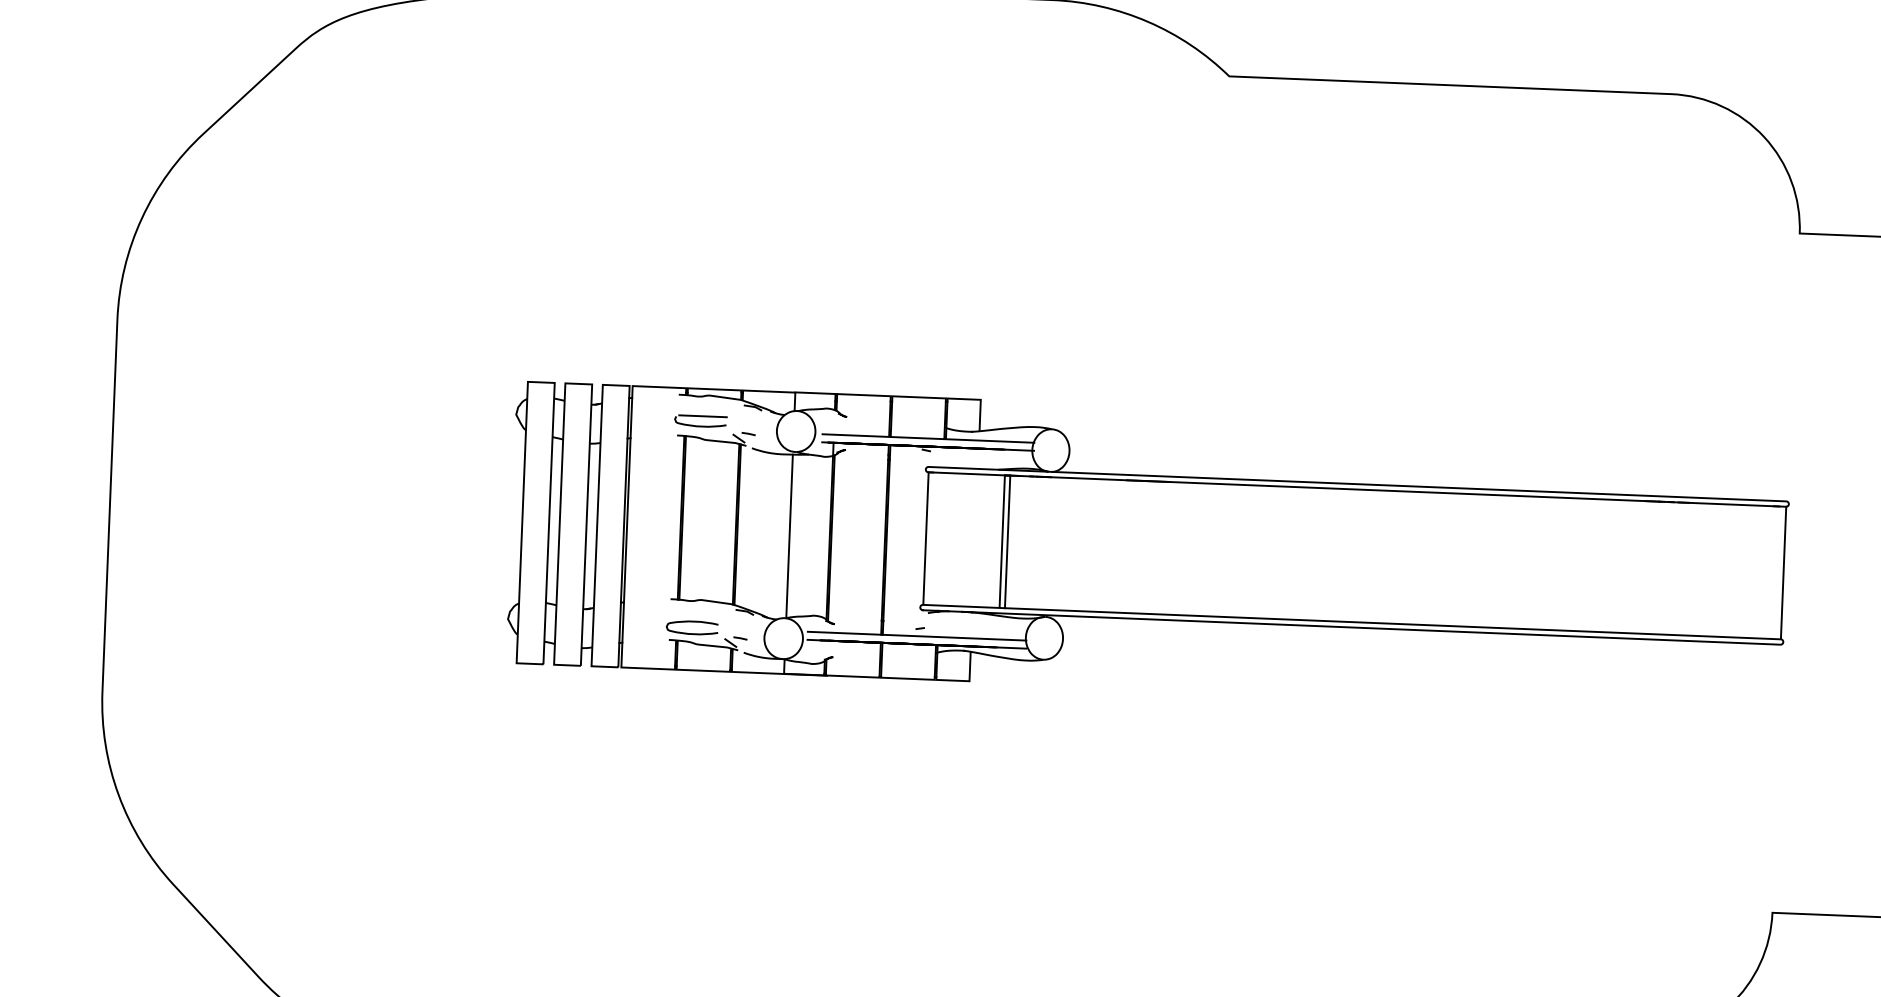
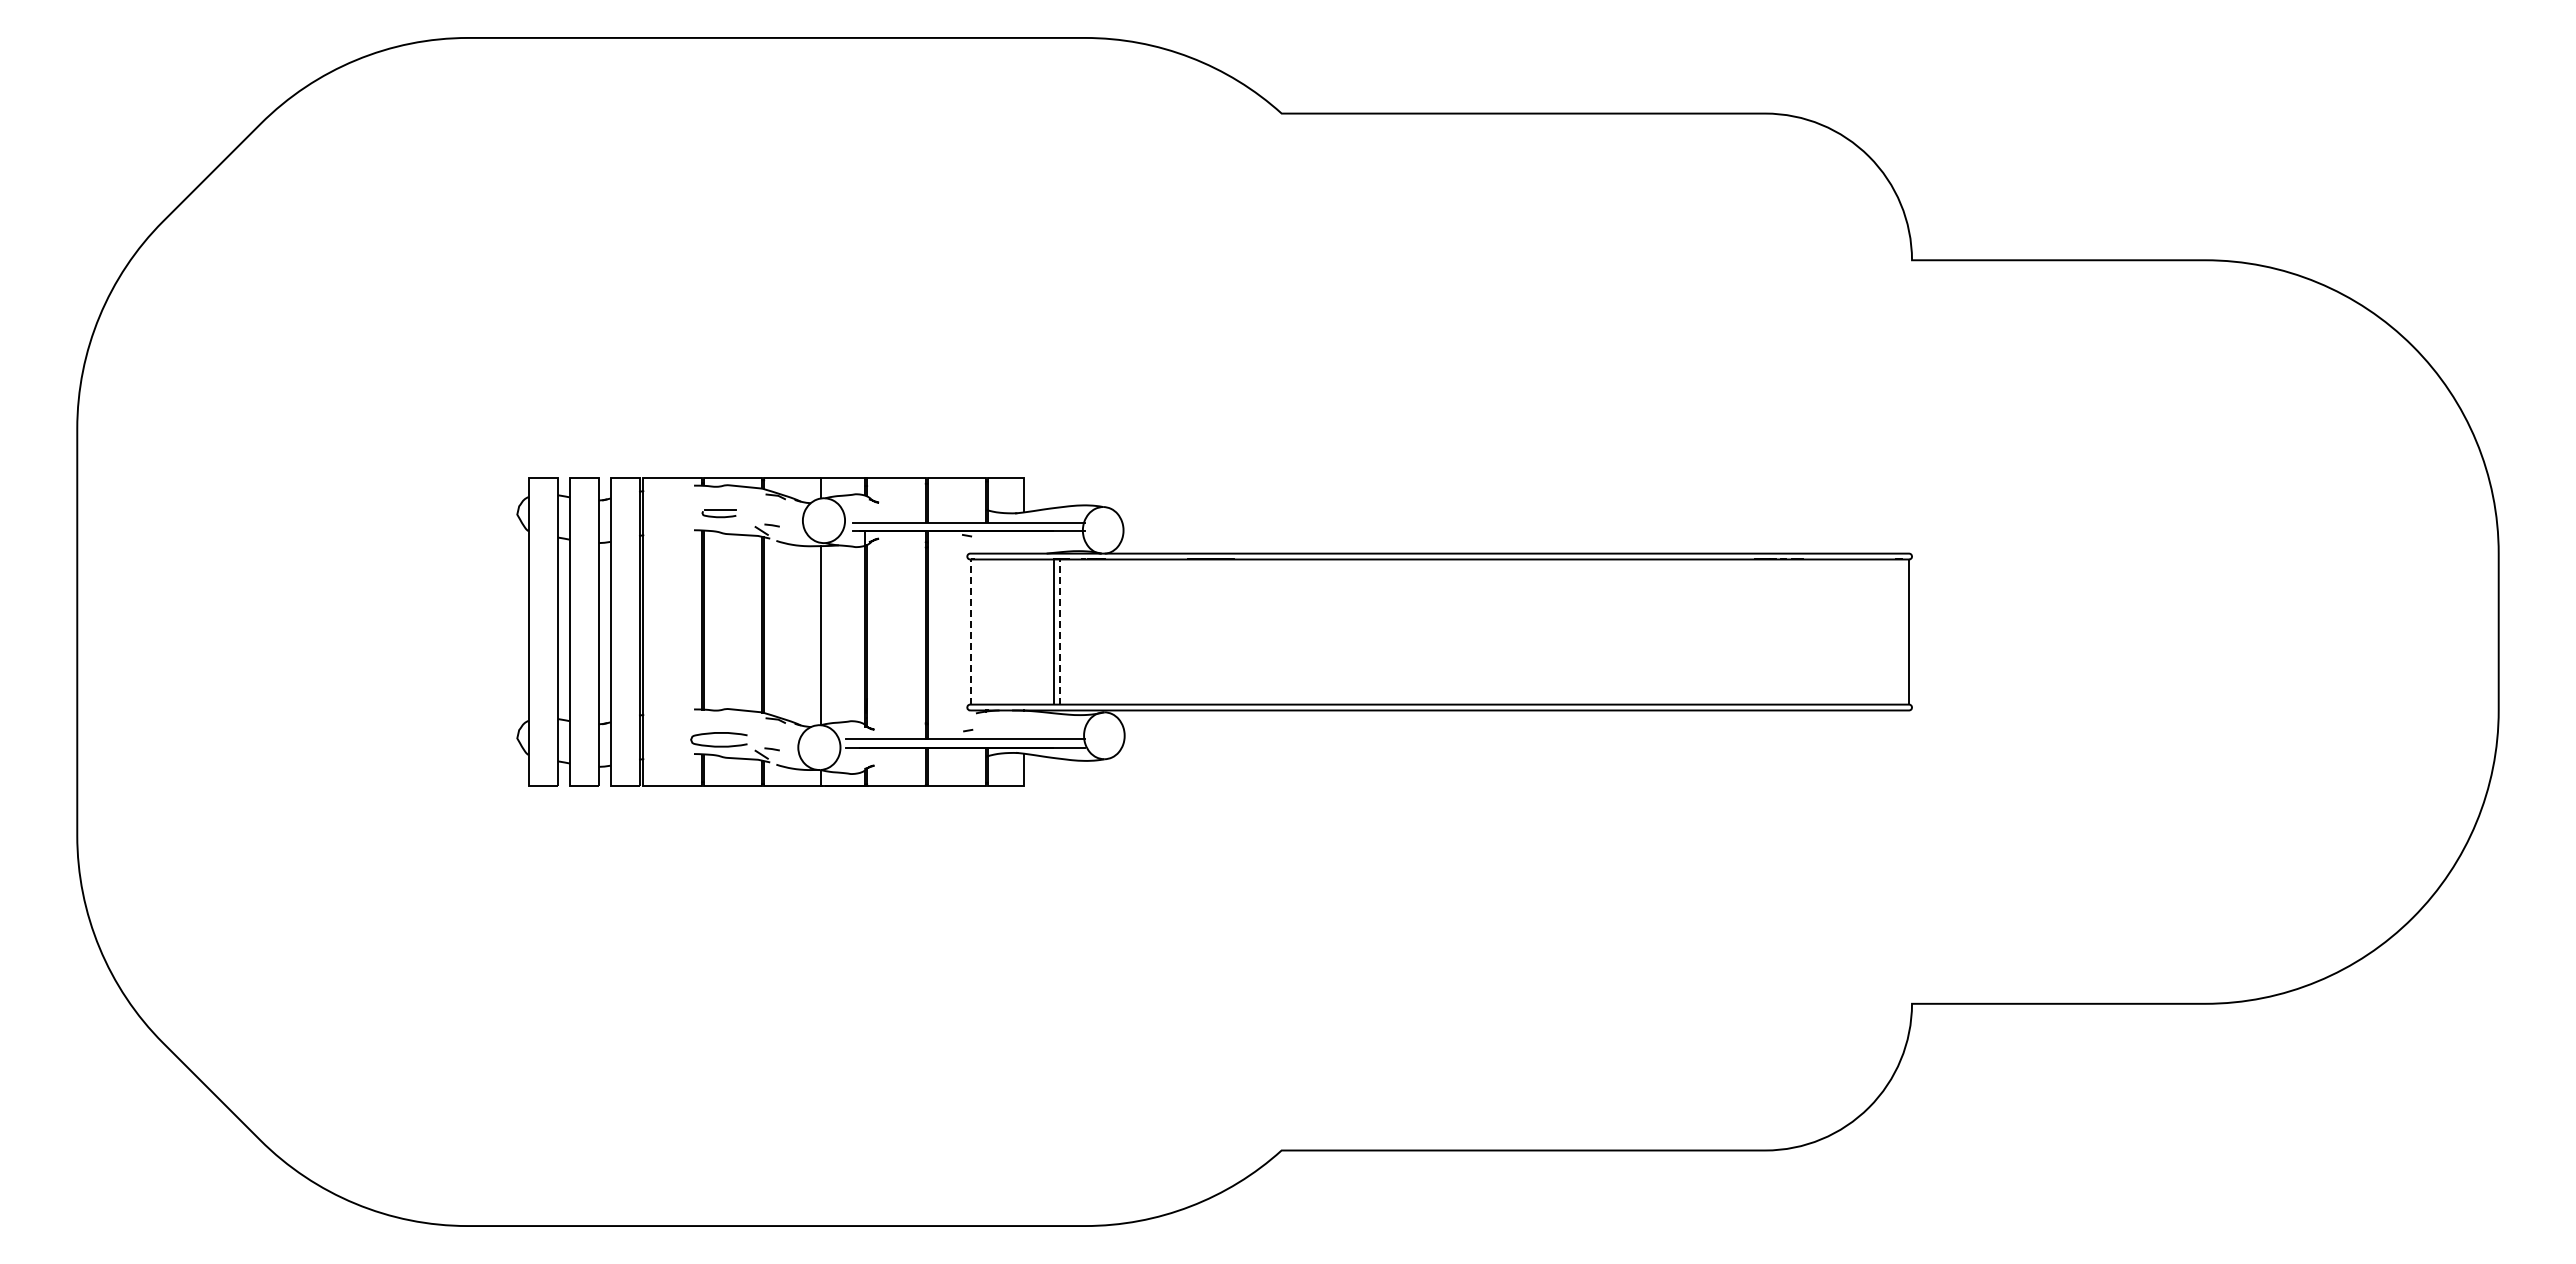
part: (701, 421) -> (719, 513), size x0.6
line: (926, 535) -> (970, 628), solid -> dashed
line: (1007, 542) -> (1059, 632), solid -> dashed

